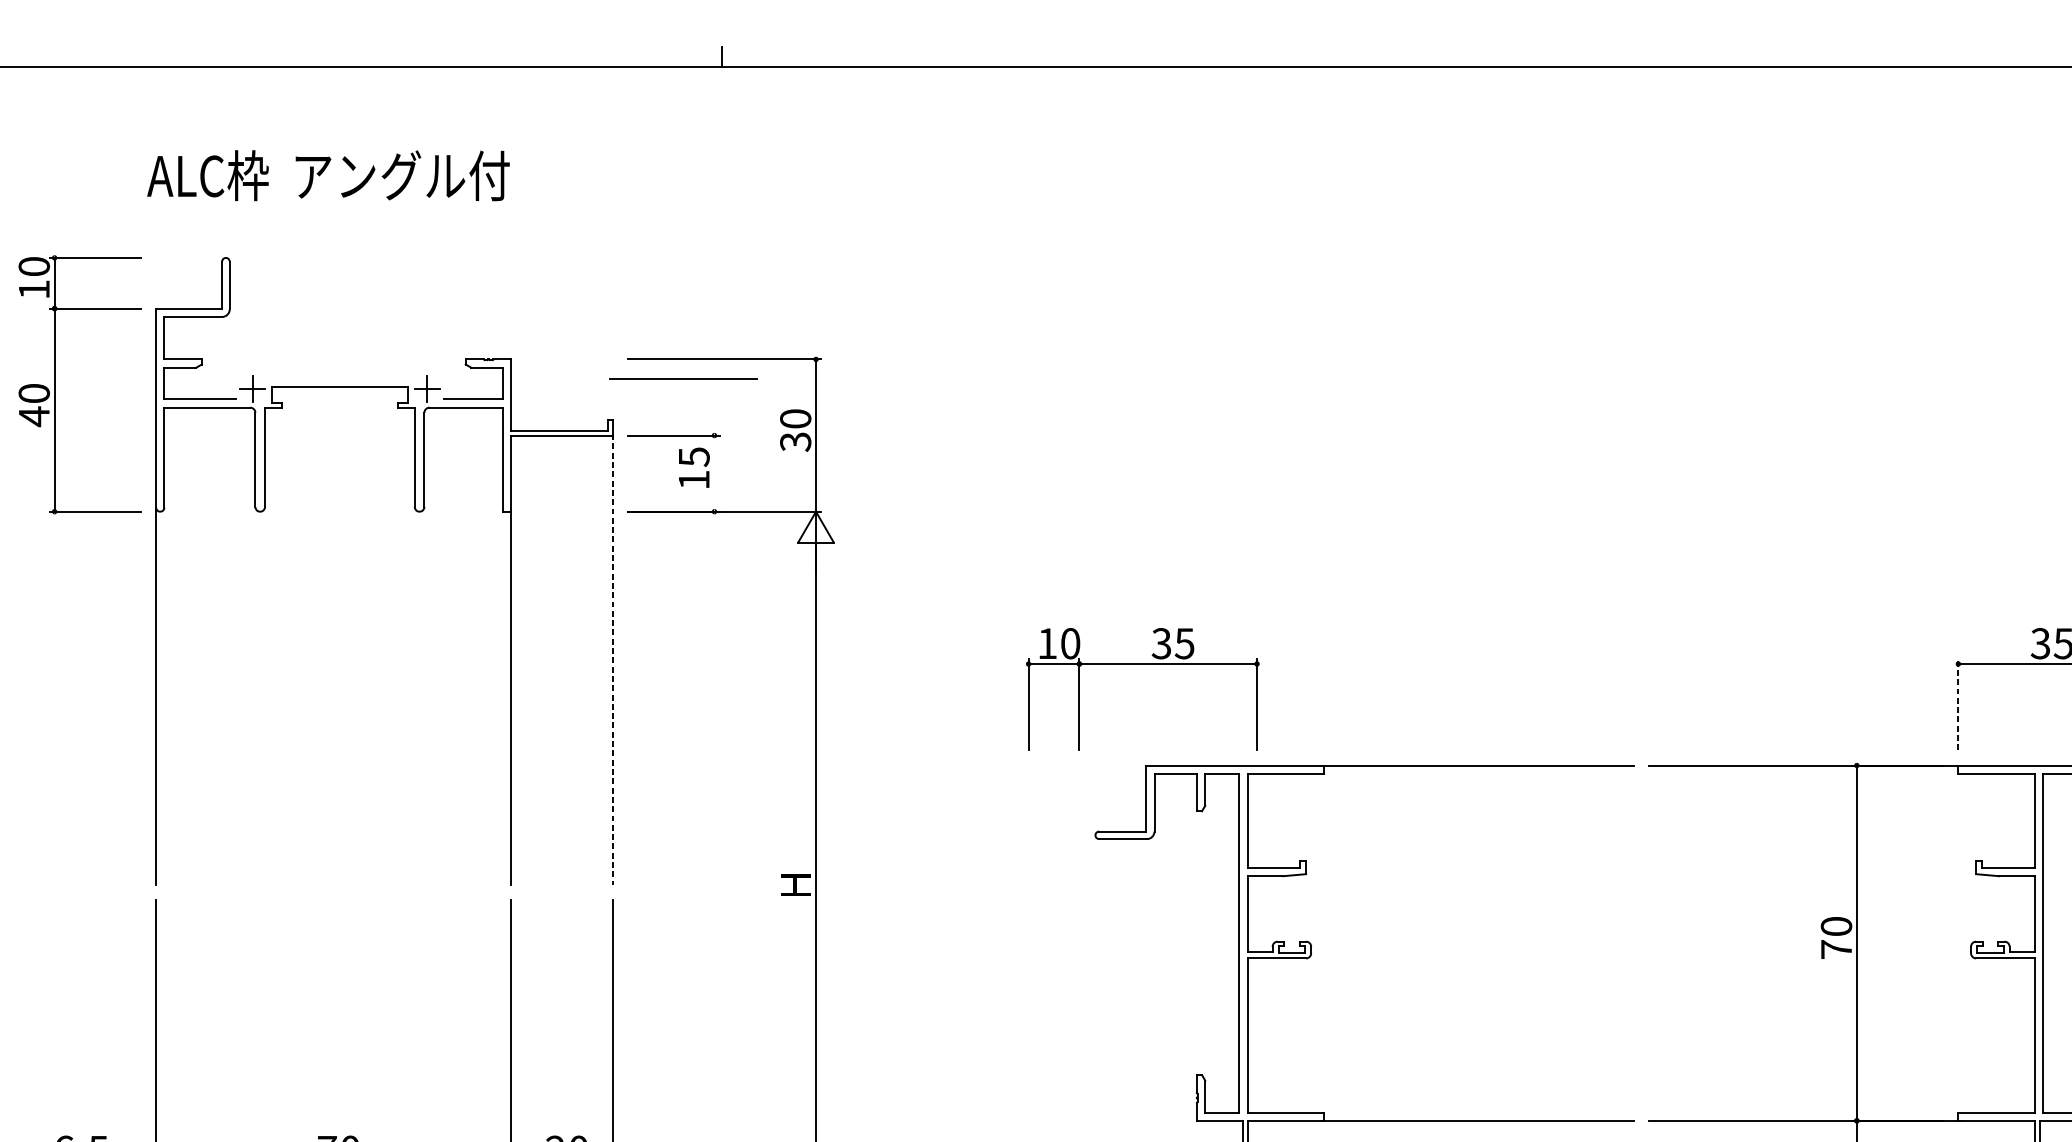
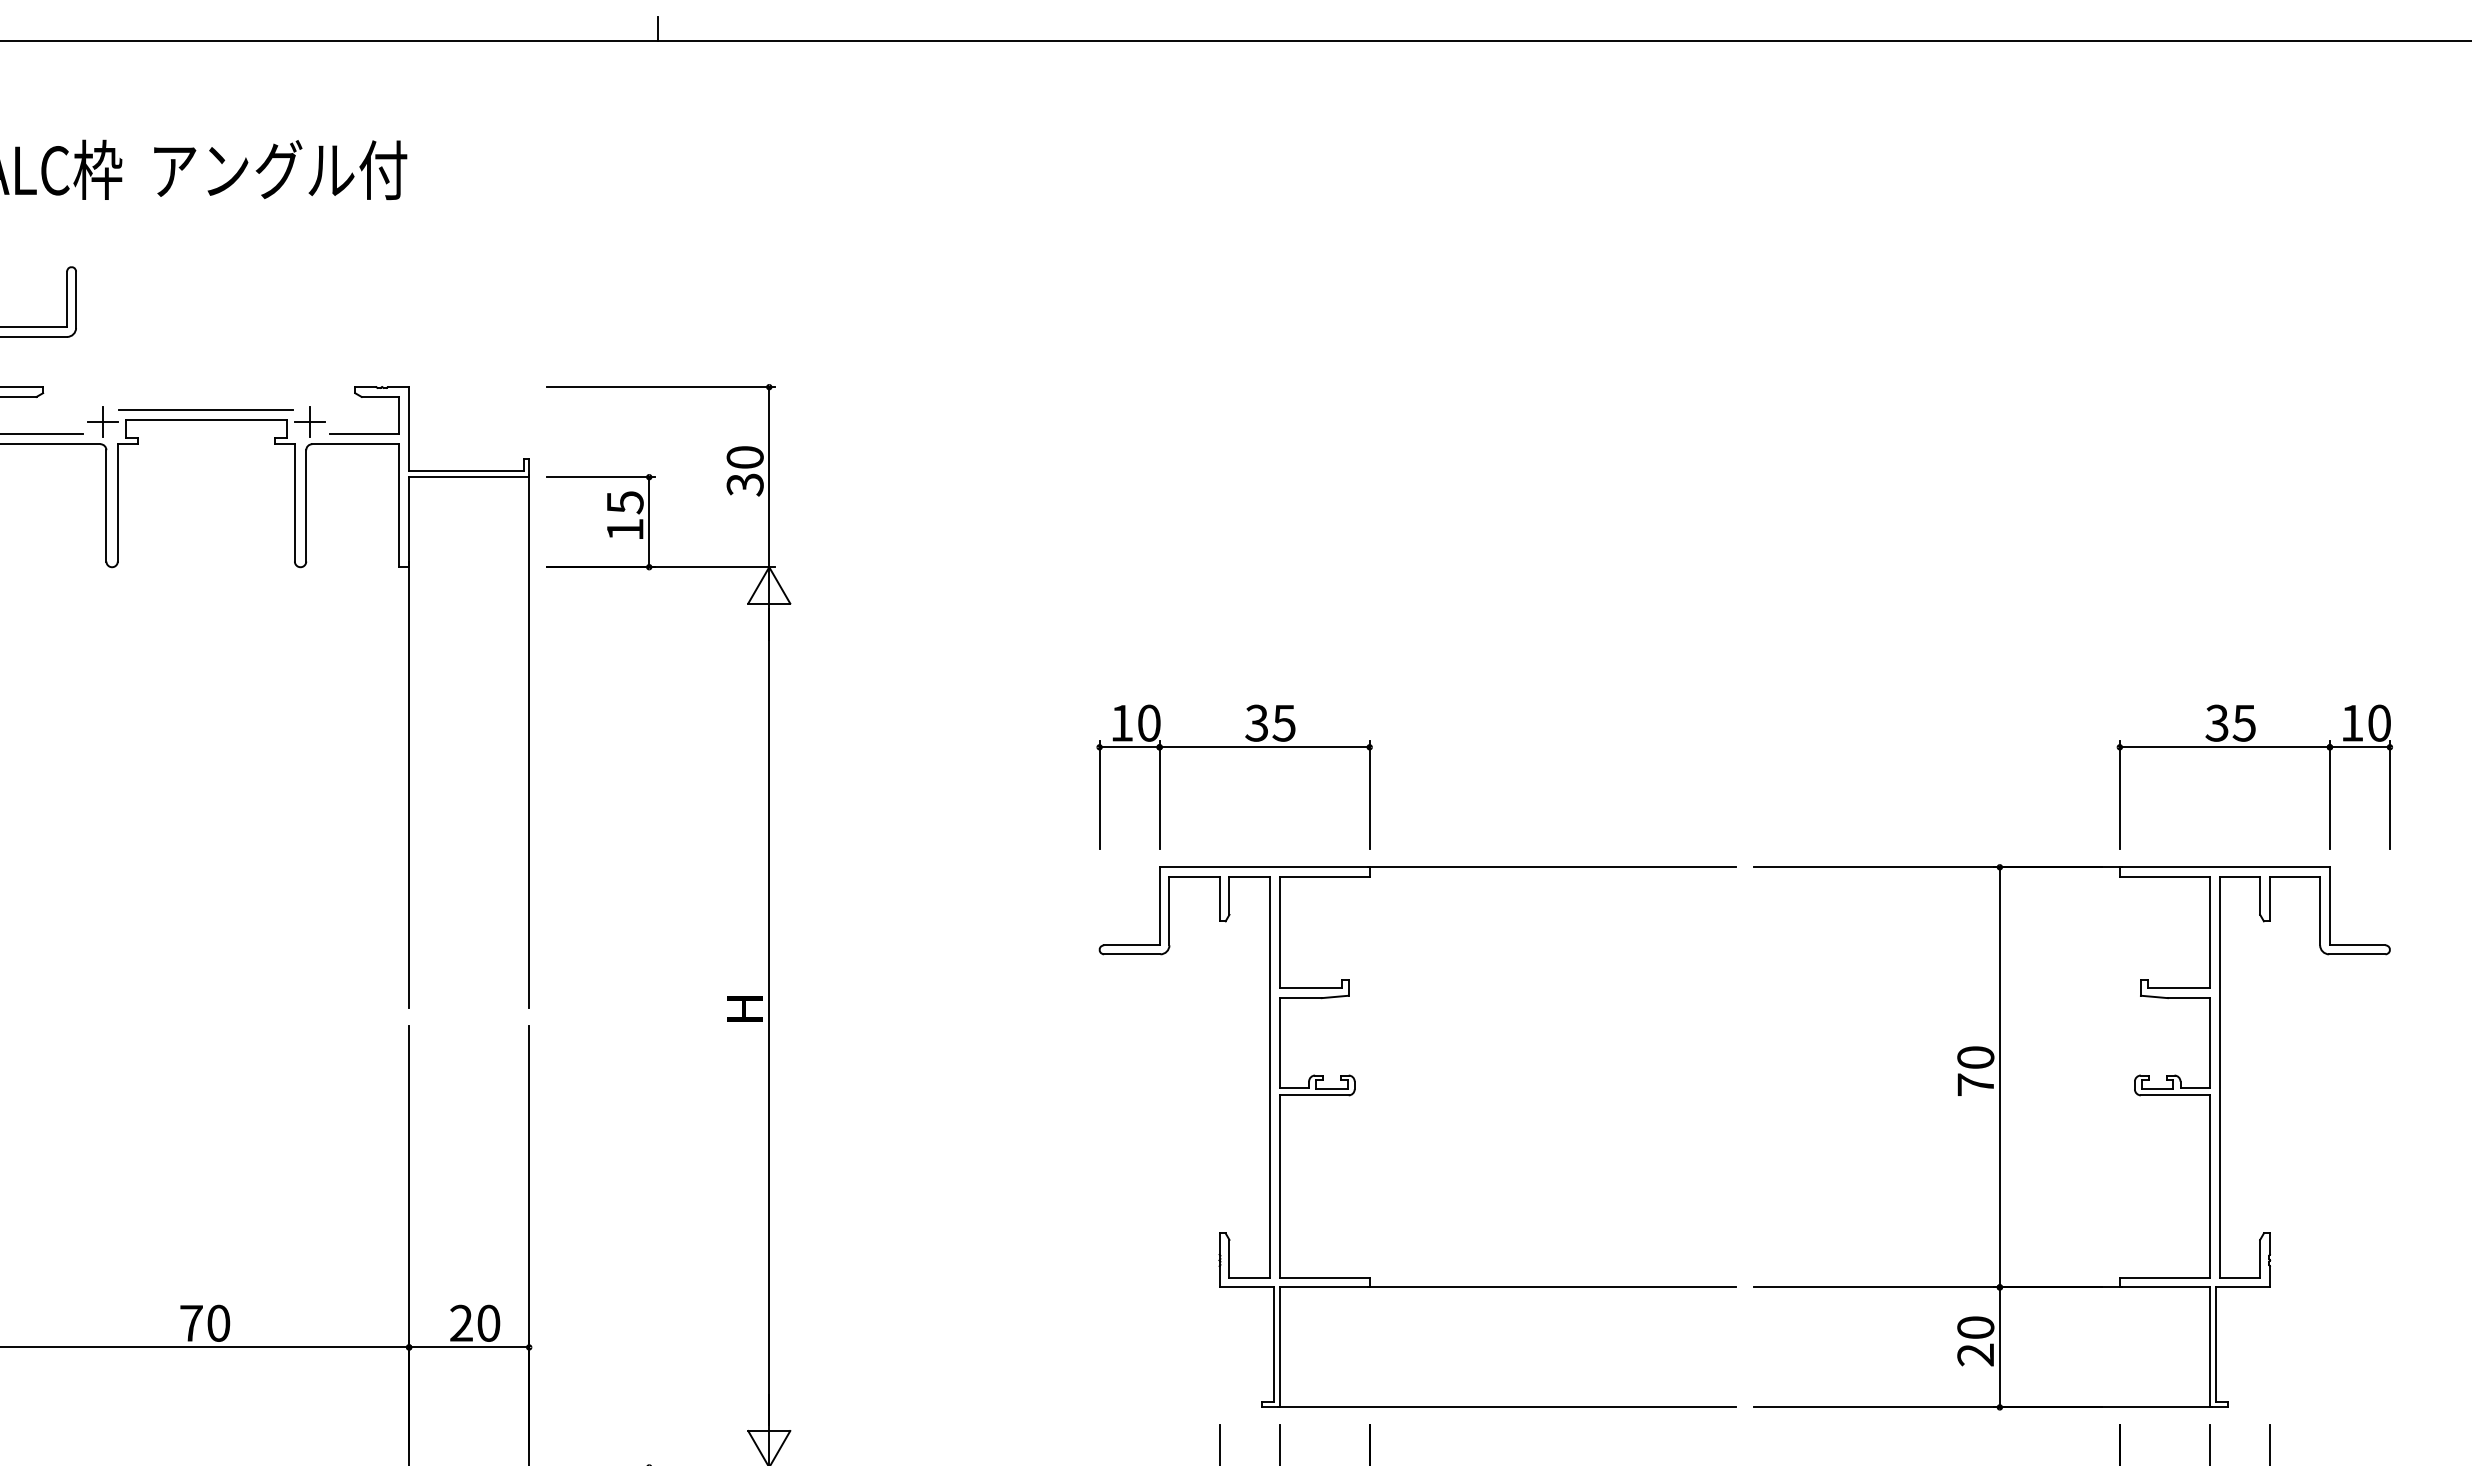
line: (682, 378) -> (205, 409), moved
line: (714, 473) -> (649, 522), added
line: (613, 659) -> (529, 742), dashed -> solid
part: (1142, 664) -> (1234, 747), moved
line: (1958, 703) -> (2119, 794), dashed -> solid

